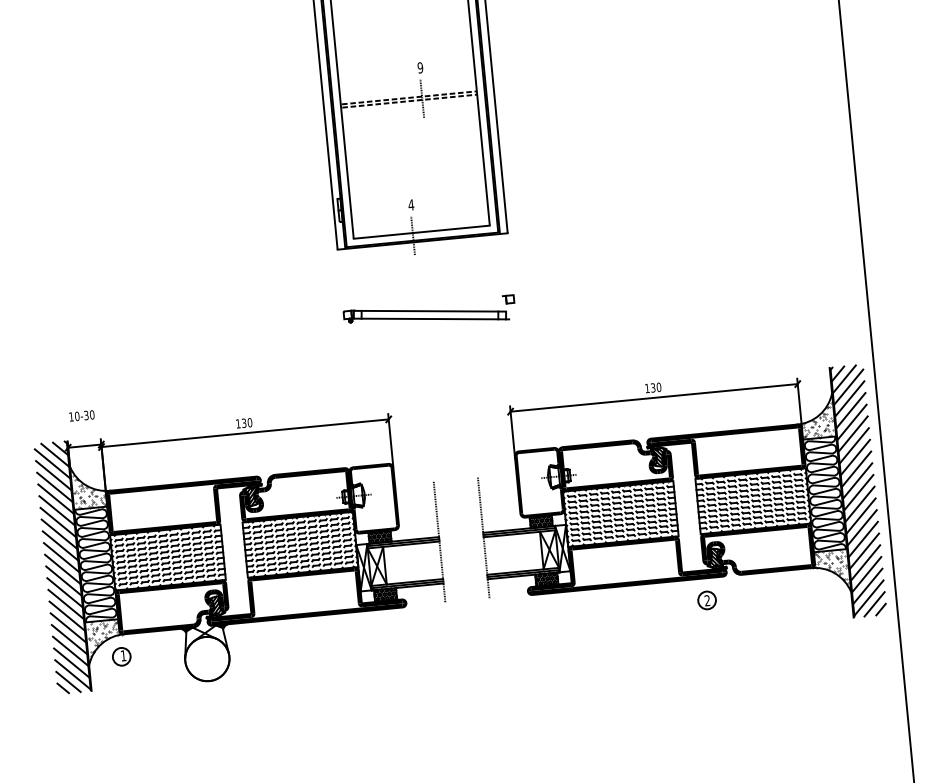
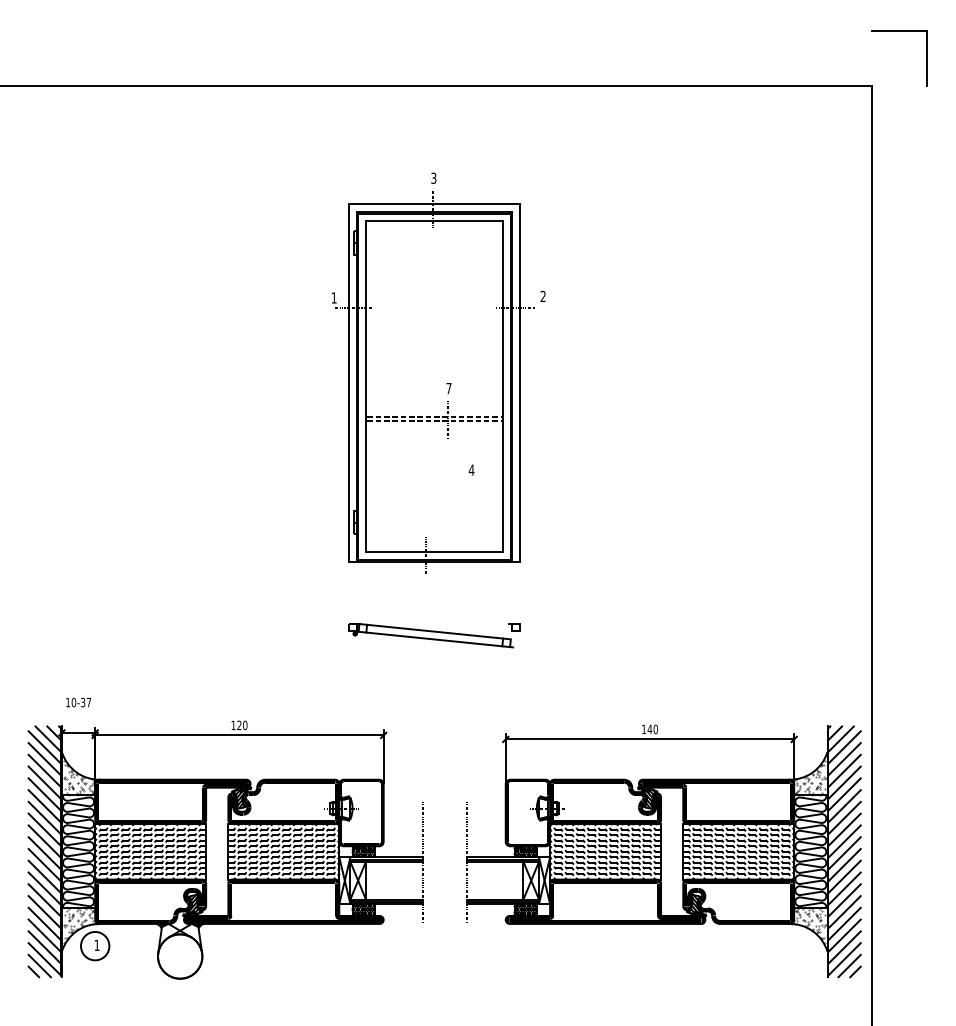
text: (419, 67) -> (448, 388), 9 -> 7
text: (411, 204) -> (471, 469), moved
text: (652, 388) -> (649, 729), 130 -> 140
text: (91, 414) -> (88, 702), 10-30 -> 10-37
text: (244, 423) -> (239, 725), 130 -> 120
part: (706, 599) -> (682, 945), removed
circle: (122, 657) -> (95, 946), size x1.6

